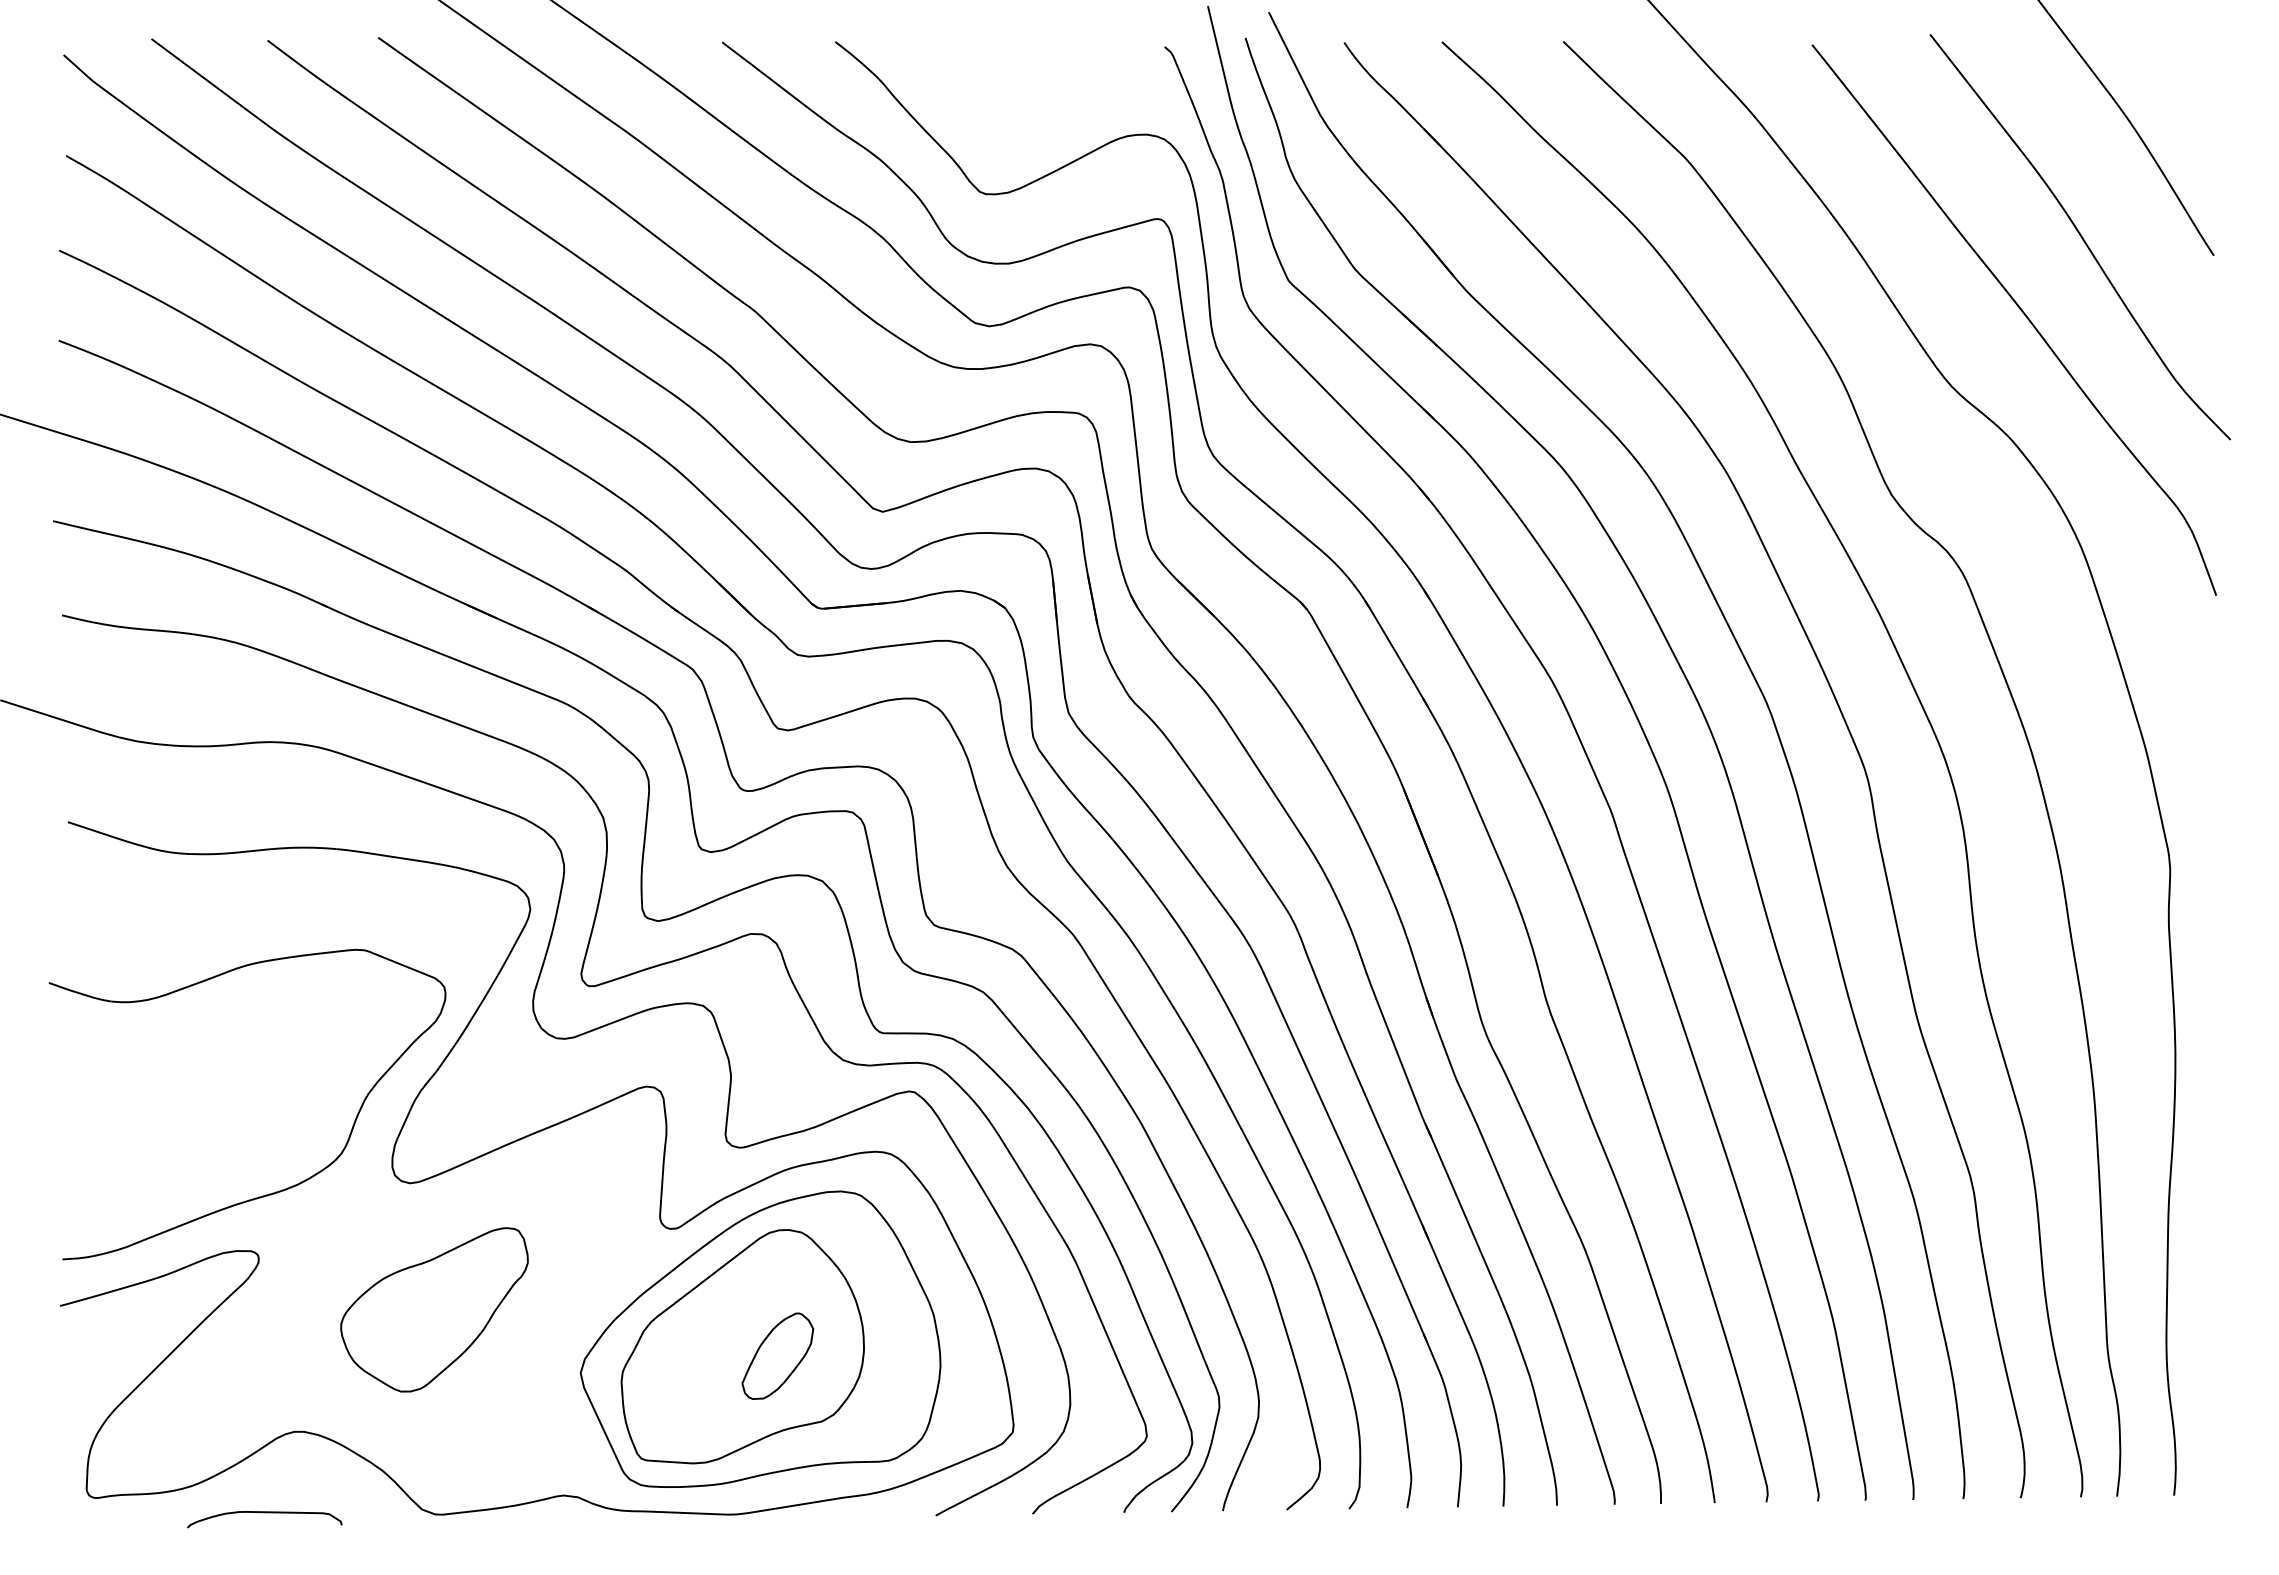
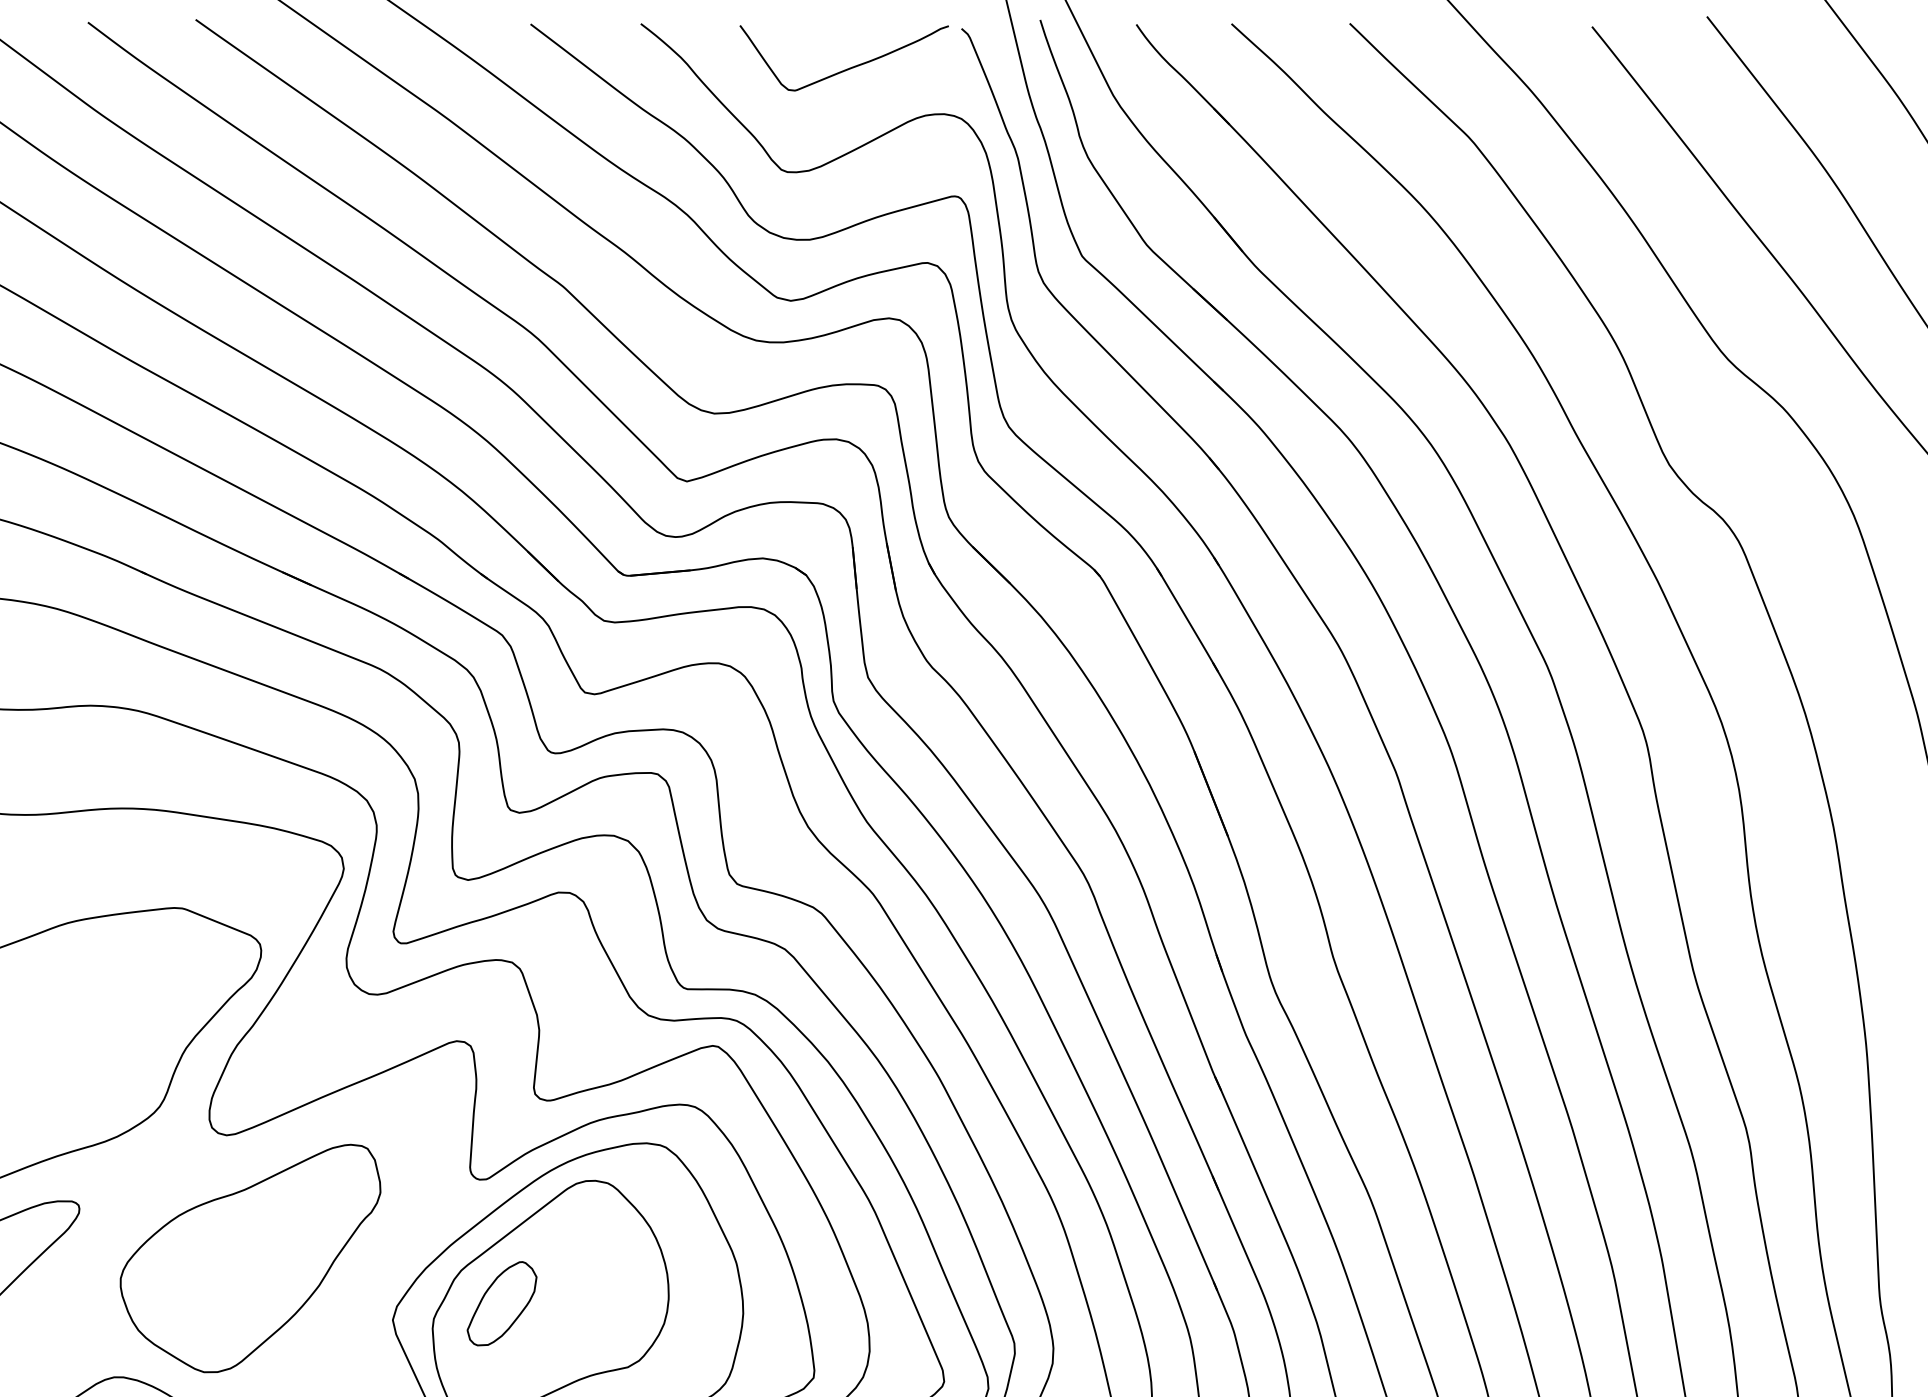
curve: (1047, 87) -> (847, 68), added
part: (434, 1309) -> (250, 1258), size x1.43
part: (777, 1355) -> (501, 1303), moved

